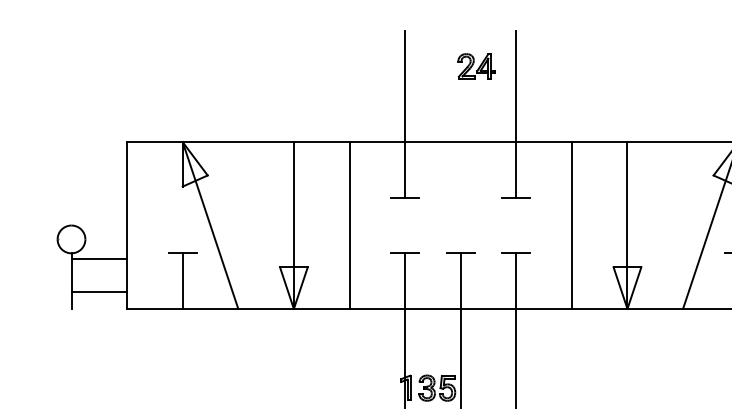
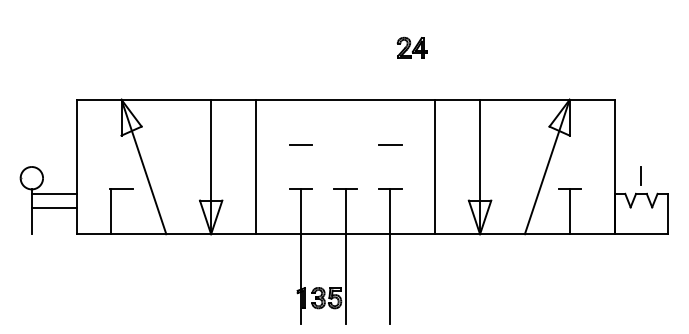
part: (475, 66) -> (411, 47), moved
line: (404, 114) -> (300, 77), removed
line: (516, 114) -> (390, 77), removed
line: (182, 280) -> (110, 211), moved
line: (98, 291) -> (53, 207), moved

